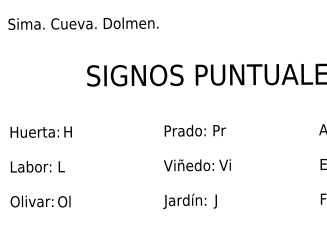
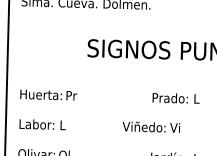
text: (219, 130) -> (199, 98), Pr -> L
text: (70, 131) -> (71, 95), H -> Pr
text: (197, 165) -> (151, 127), moved

